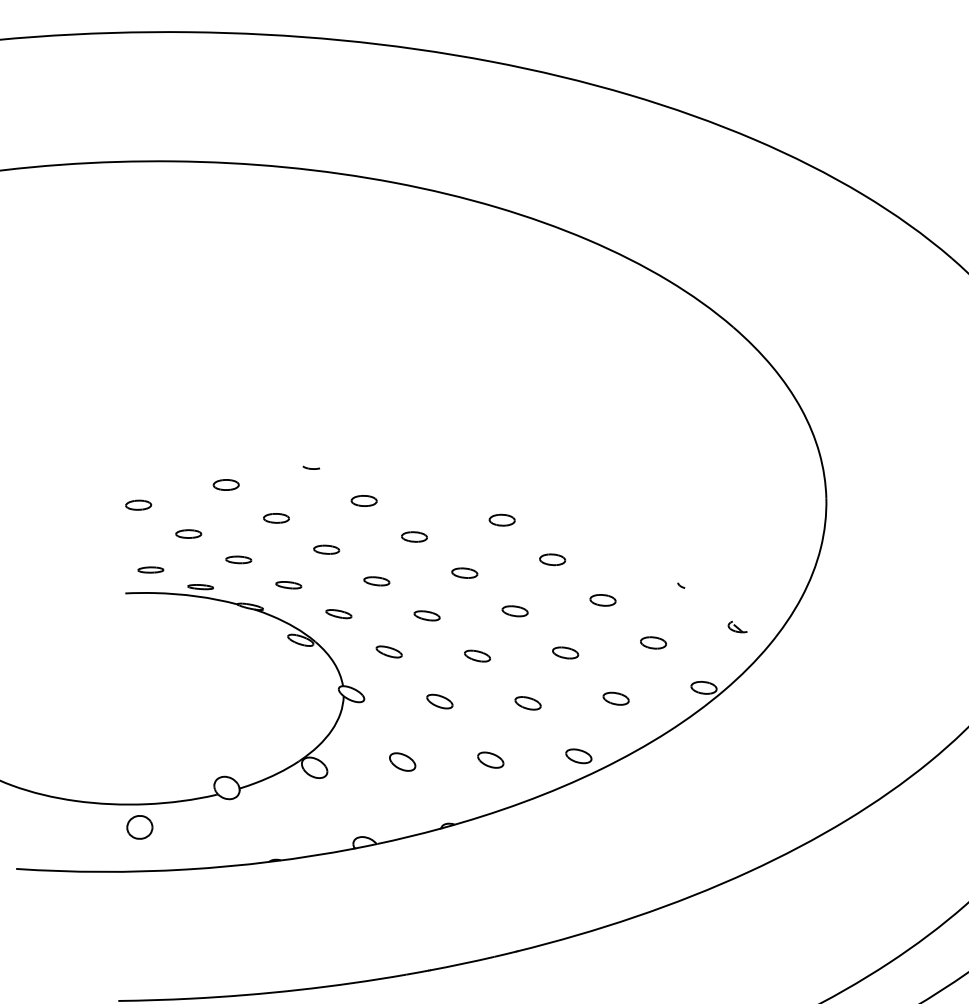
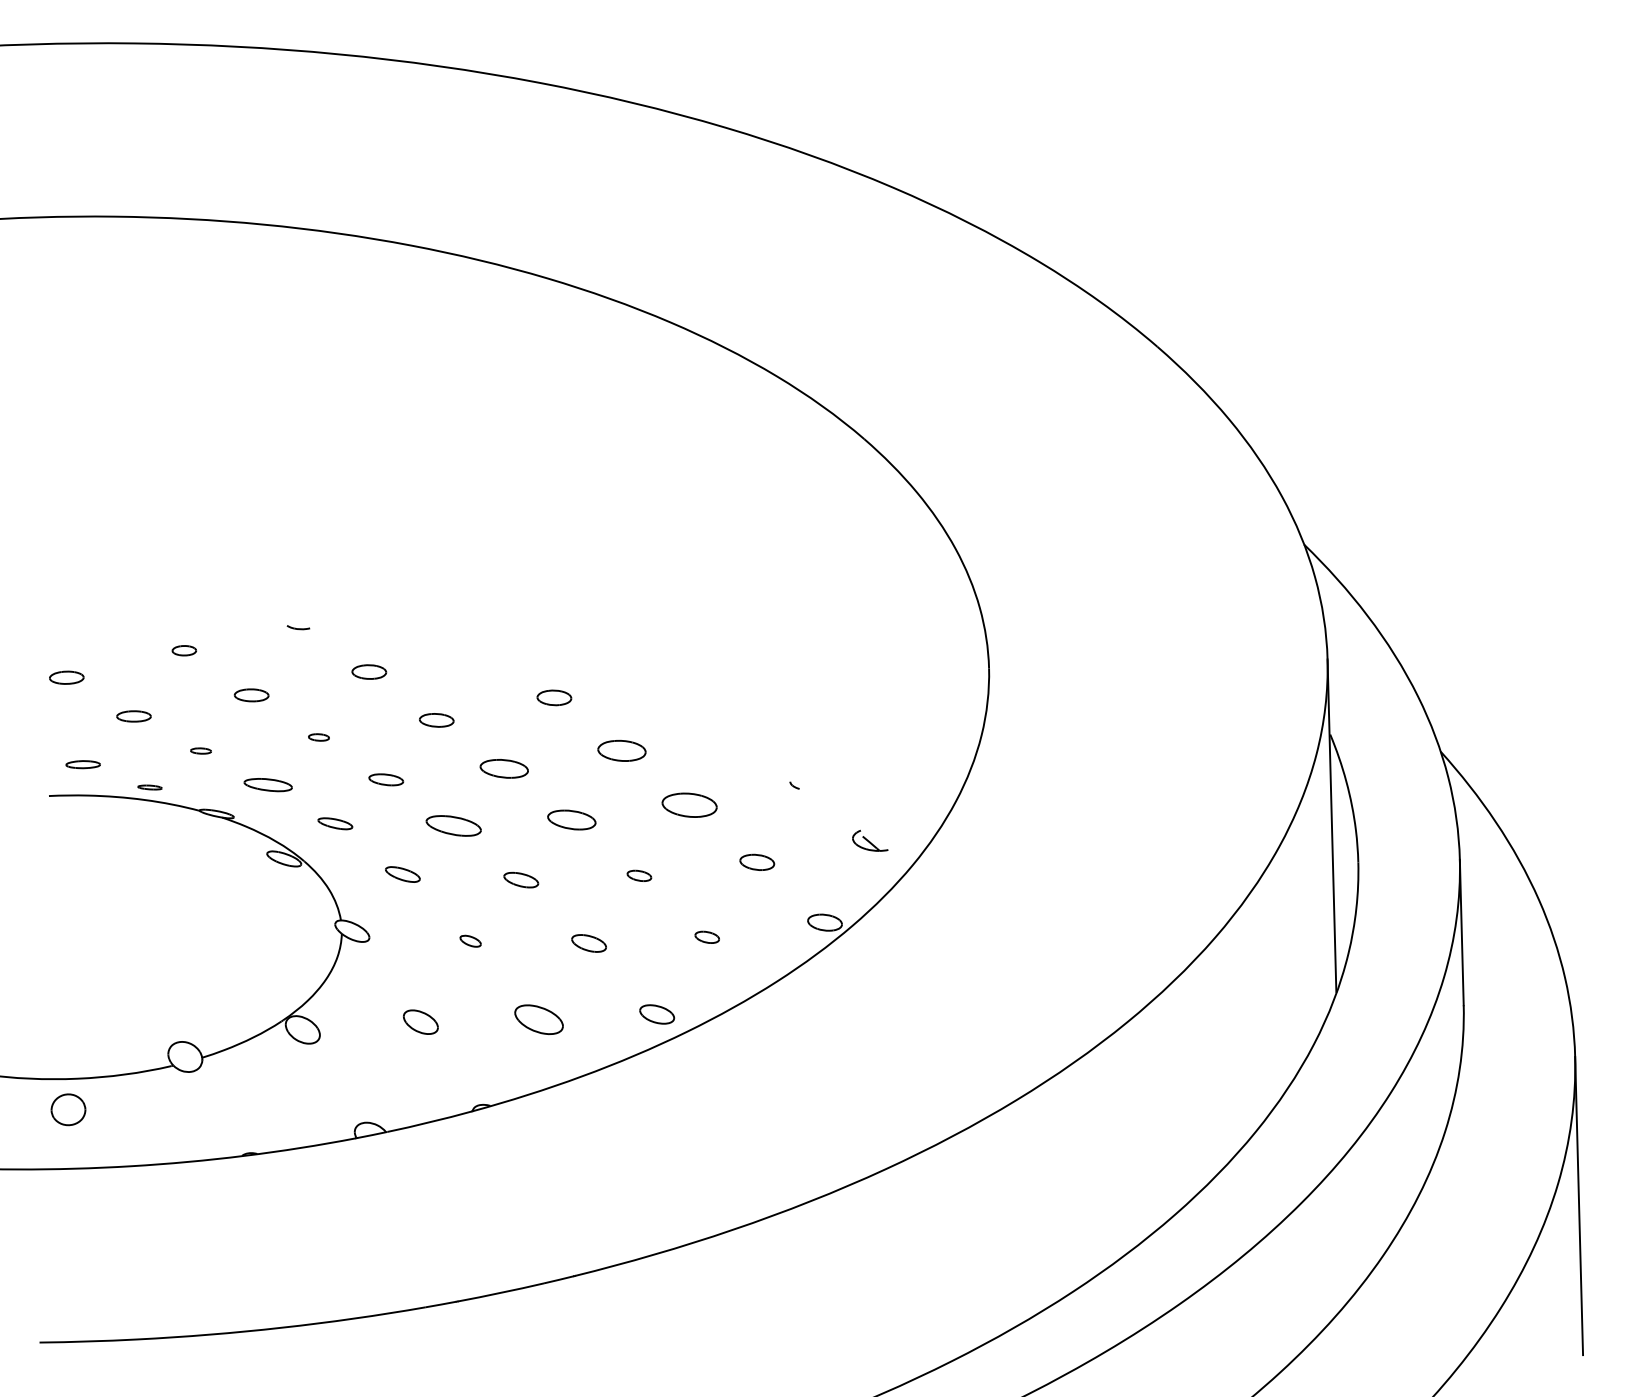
part: (226, 484) -> (184, 650), size x0.7
part: (326, 549) -> (318, 737), size x0.6
part: (238, 559) -> (200, 750), size x0.6
part: (552, 559) -> (621, 750), size x1.4
part: (464, 572) -> (503, 768), size x1.4
part: (288, 584) -> (267, 784), size x1.4
part: (200, 587) -> (149, 787), size x0.7
part: (602, 600) -> (689, 805), size x1.6
part: (514, 610) -> (571, 819), size x1.4
part: (426, 616) -> (453, 826), size x1.6
part: (737, 627) -> (870, 841), size x1.4
part: (565, 652) -> (639, 875), size x0.7
part: (616, 698) -> (707, 937), size x0.7
part: (439, 701) -> (470, 941), size x0.6
part: (490, 760) -> (538, 1019), size x1.4

